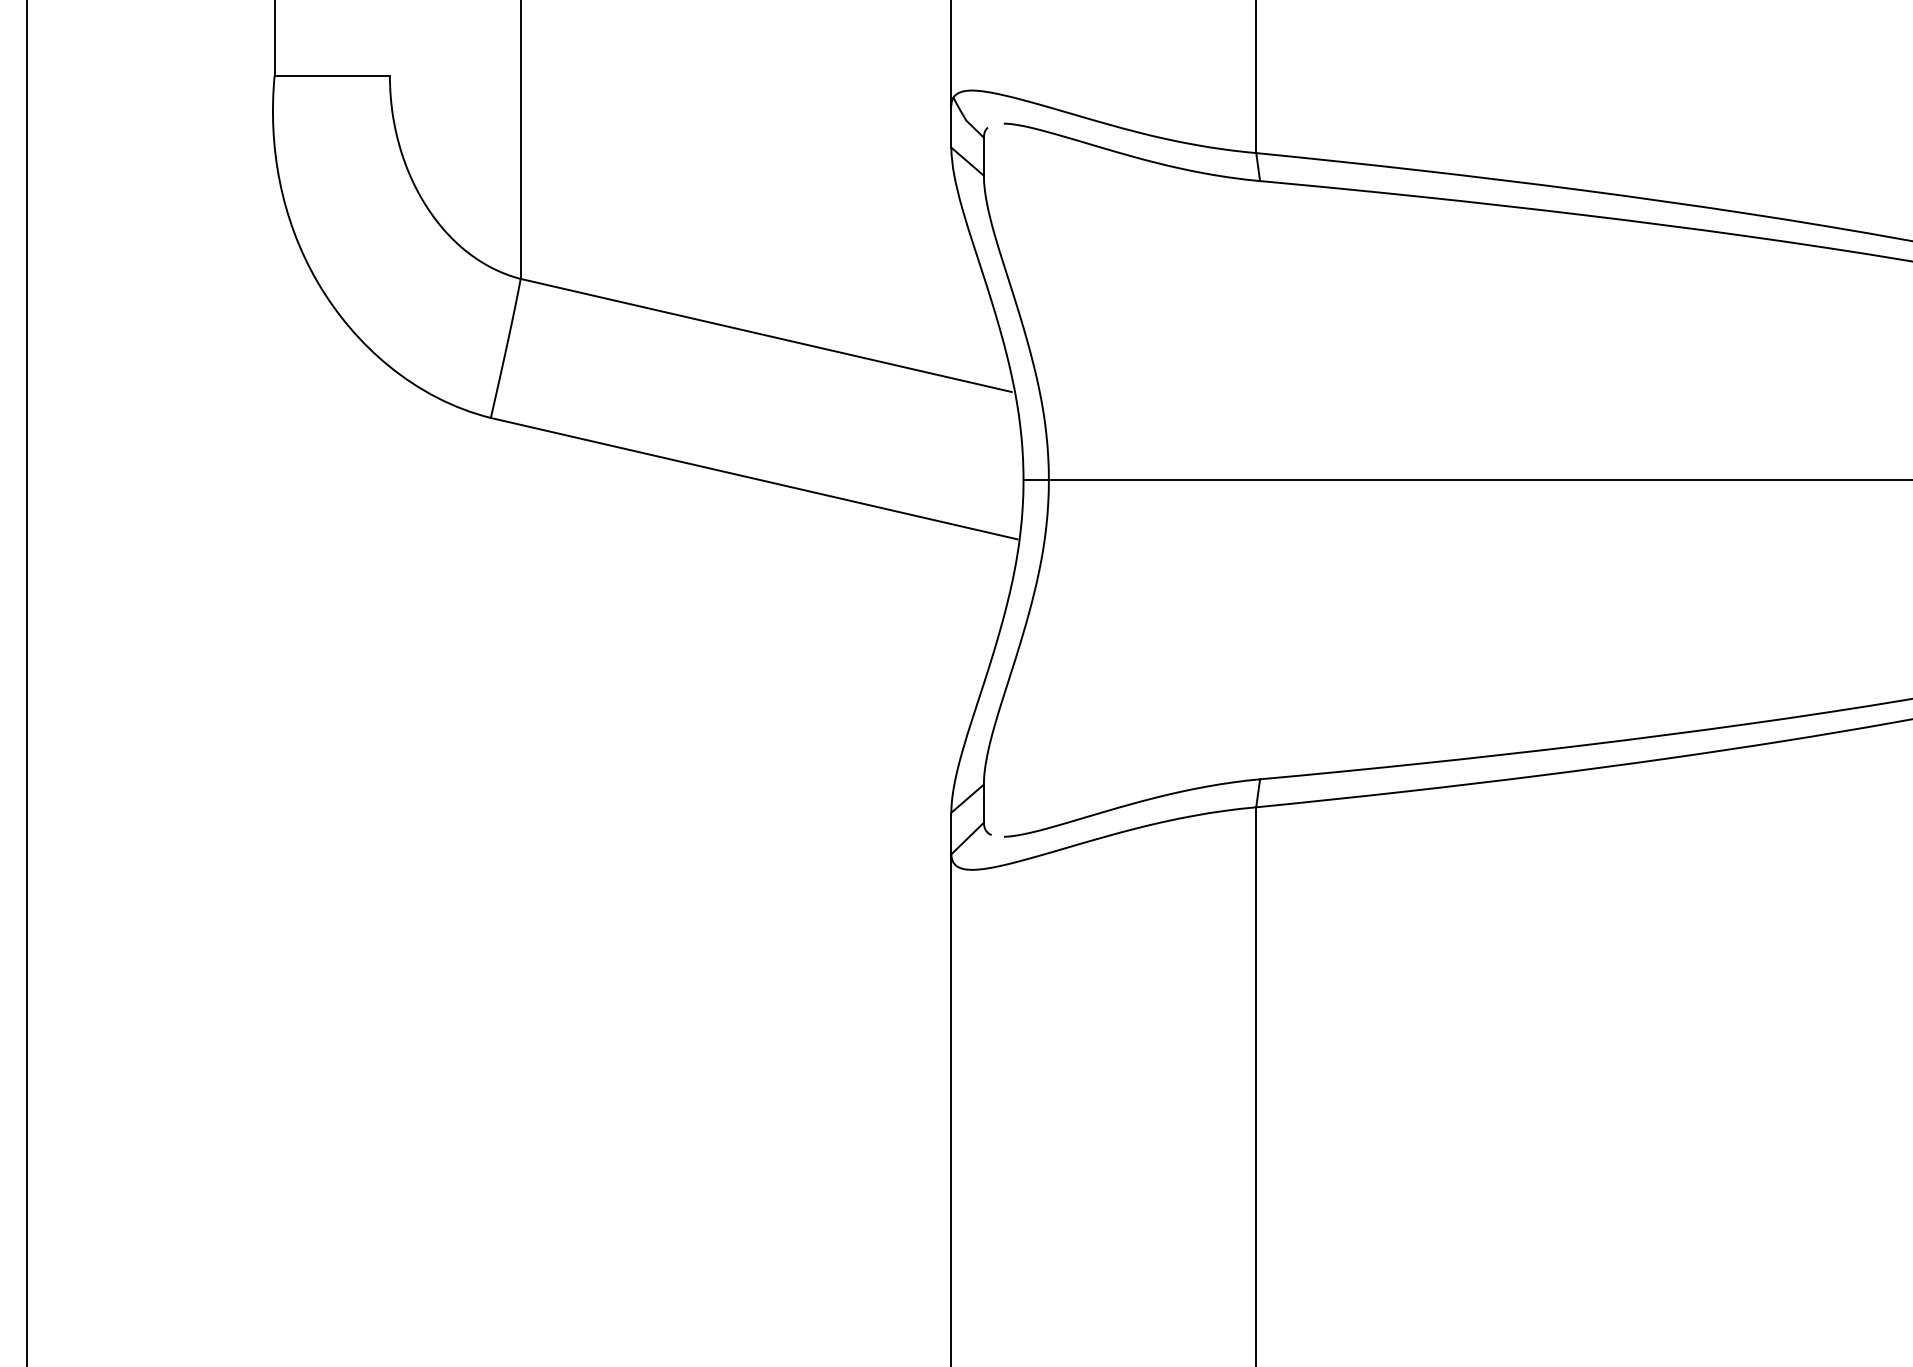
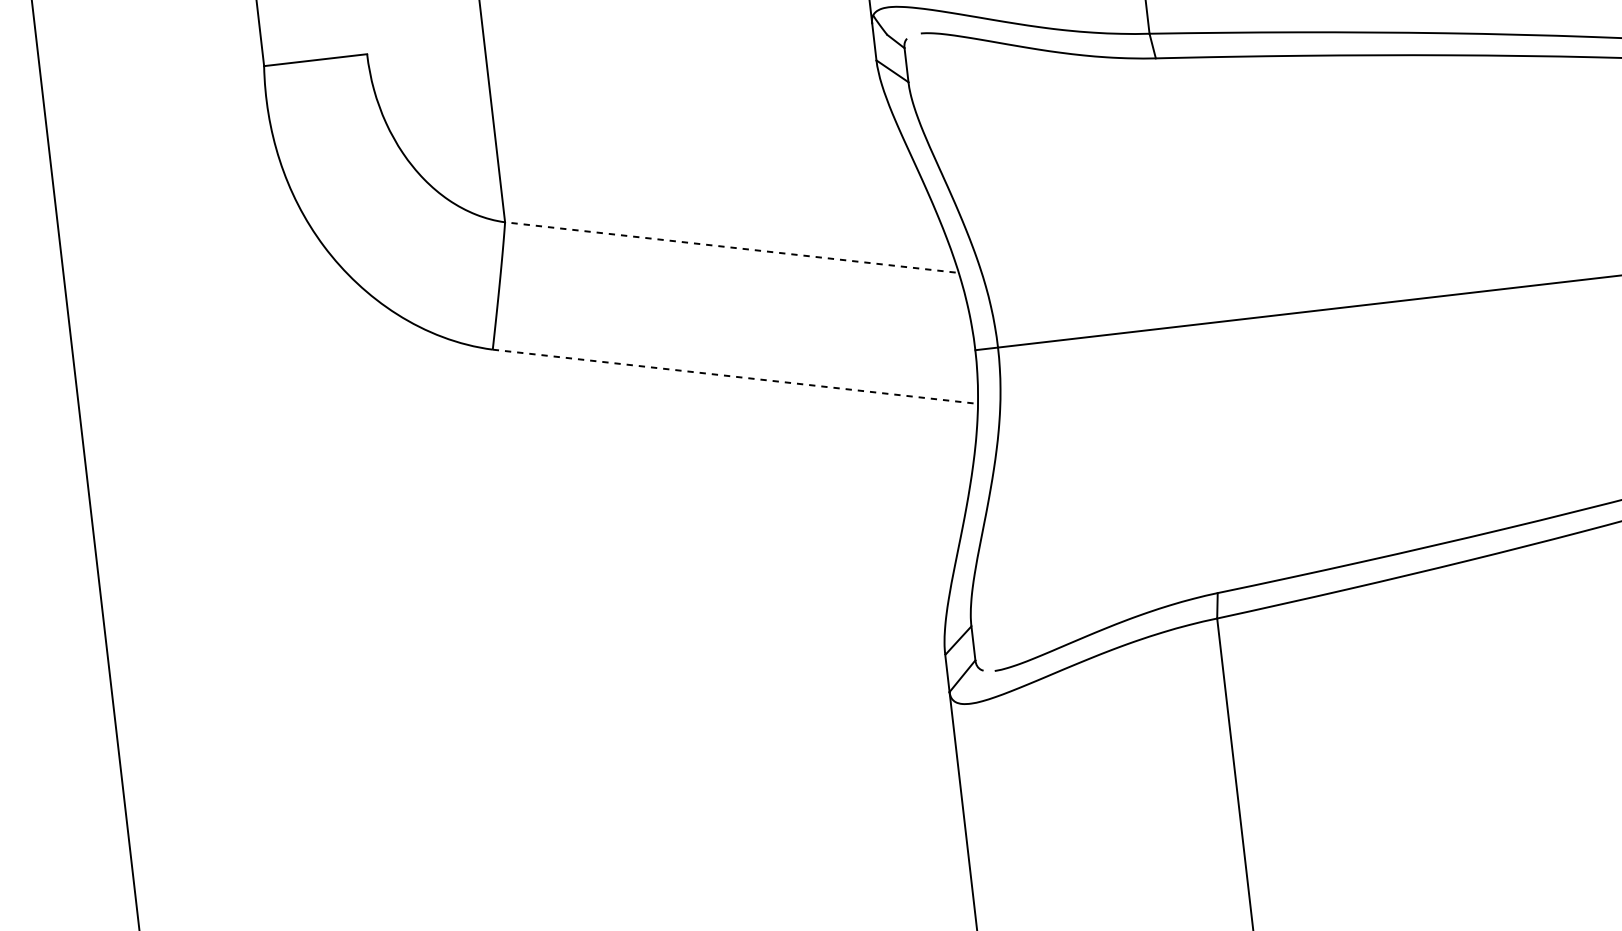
line: (766, 335) -> (730, 247), solid -> dashed
line: (754, 478) -> (734, 376), solid -> dashed

